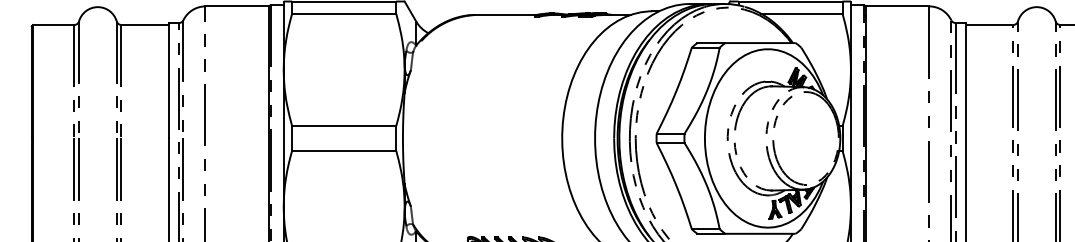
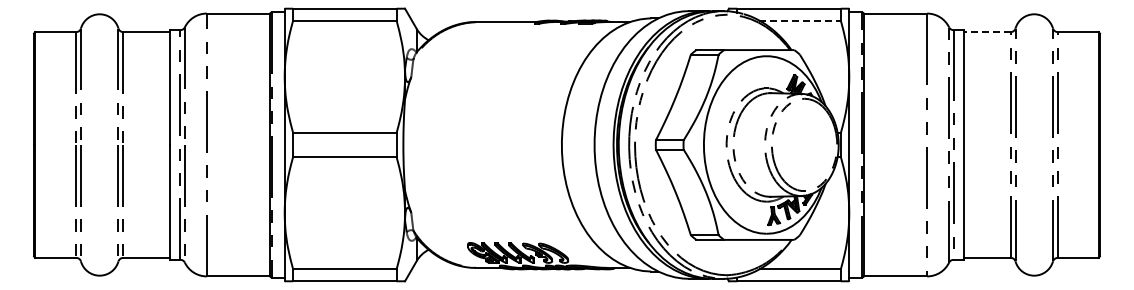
line: (801, 13) -> (800, 20), solid -> dashed
line: (989, 25) -> (987, 32), solid -> dashed

